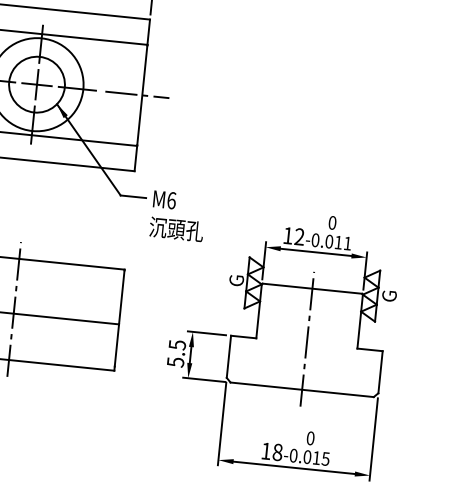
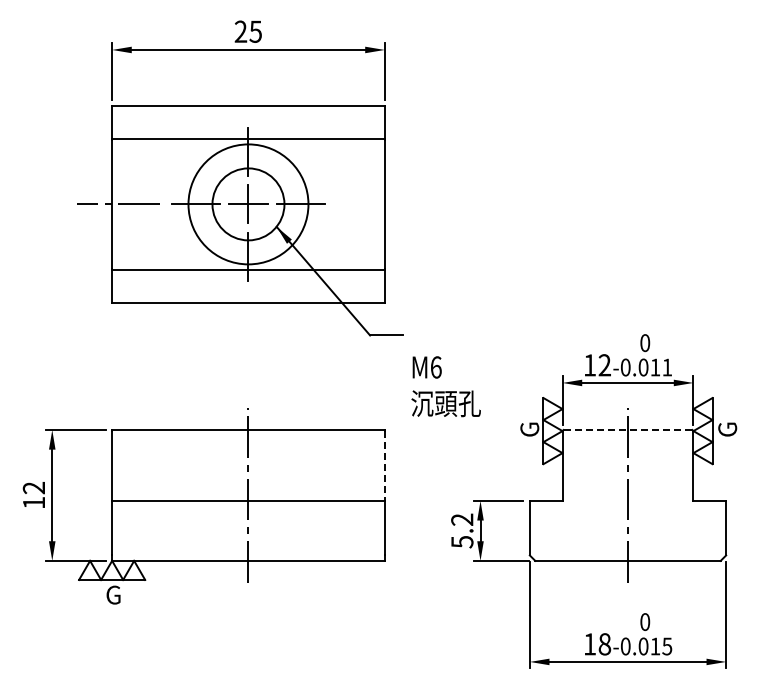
line: (136, 94) -> (377, 204), removed
text: (177, 216) -> (445, 386), moved
line: (312, 289) -> (627, 430), solid -> dashed
line: (121, 297) -> (384, 465), solid -> dashed
text: (177, 344) -> (462, 519), 5.5 -> 5.2

